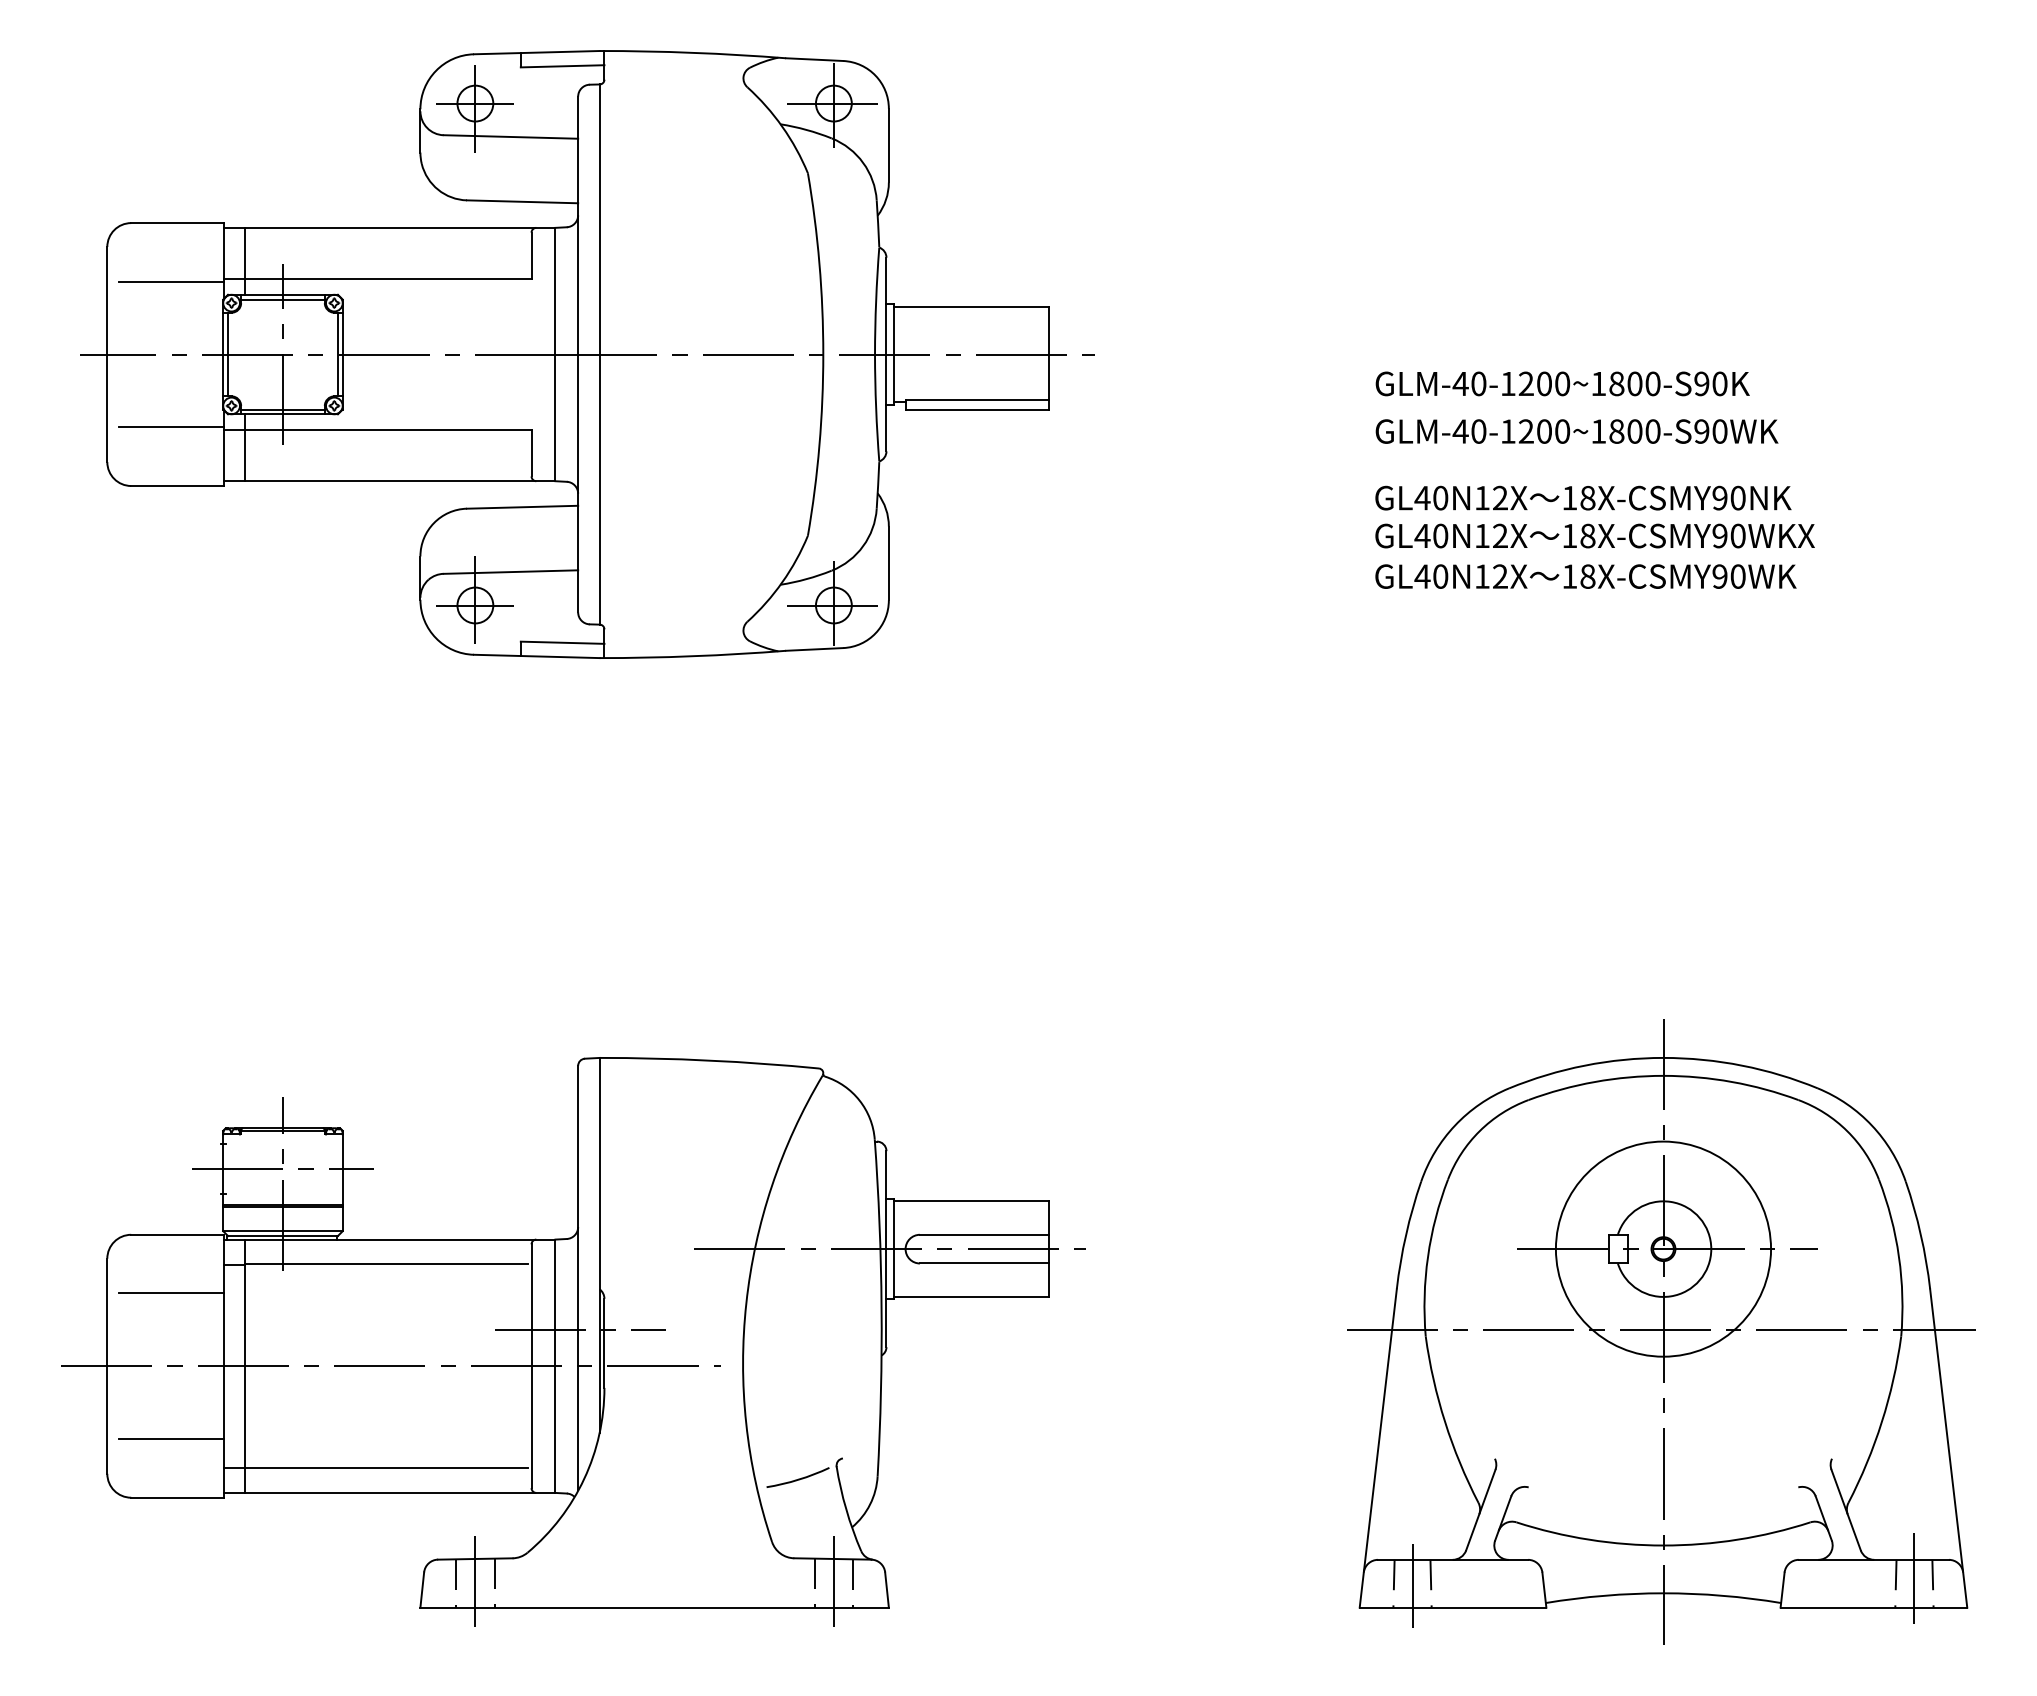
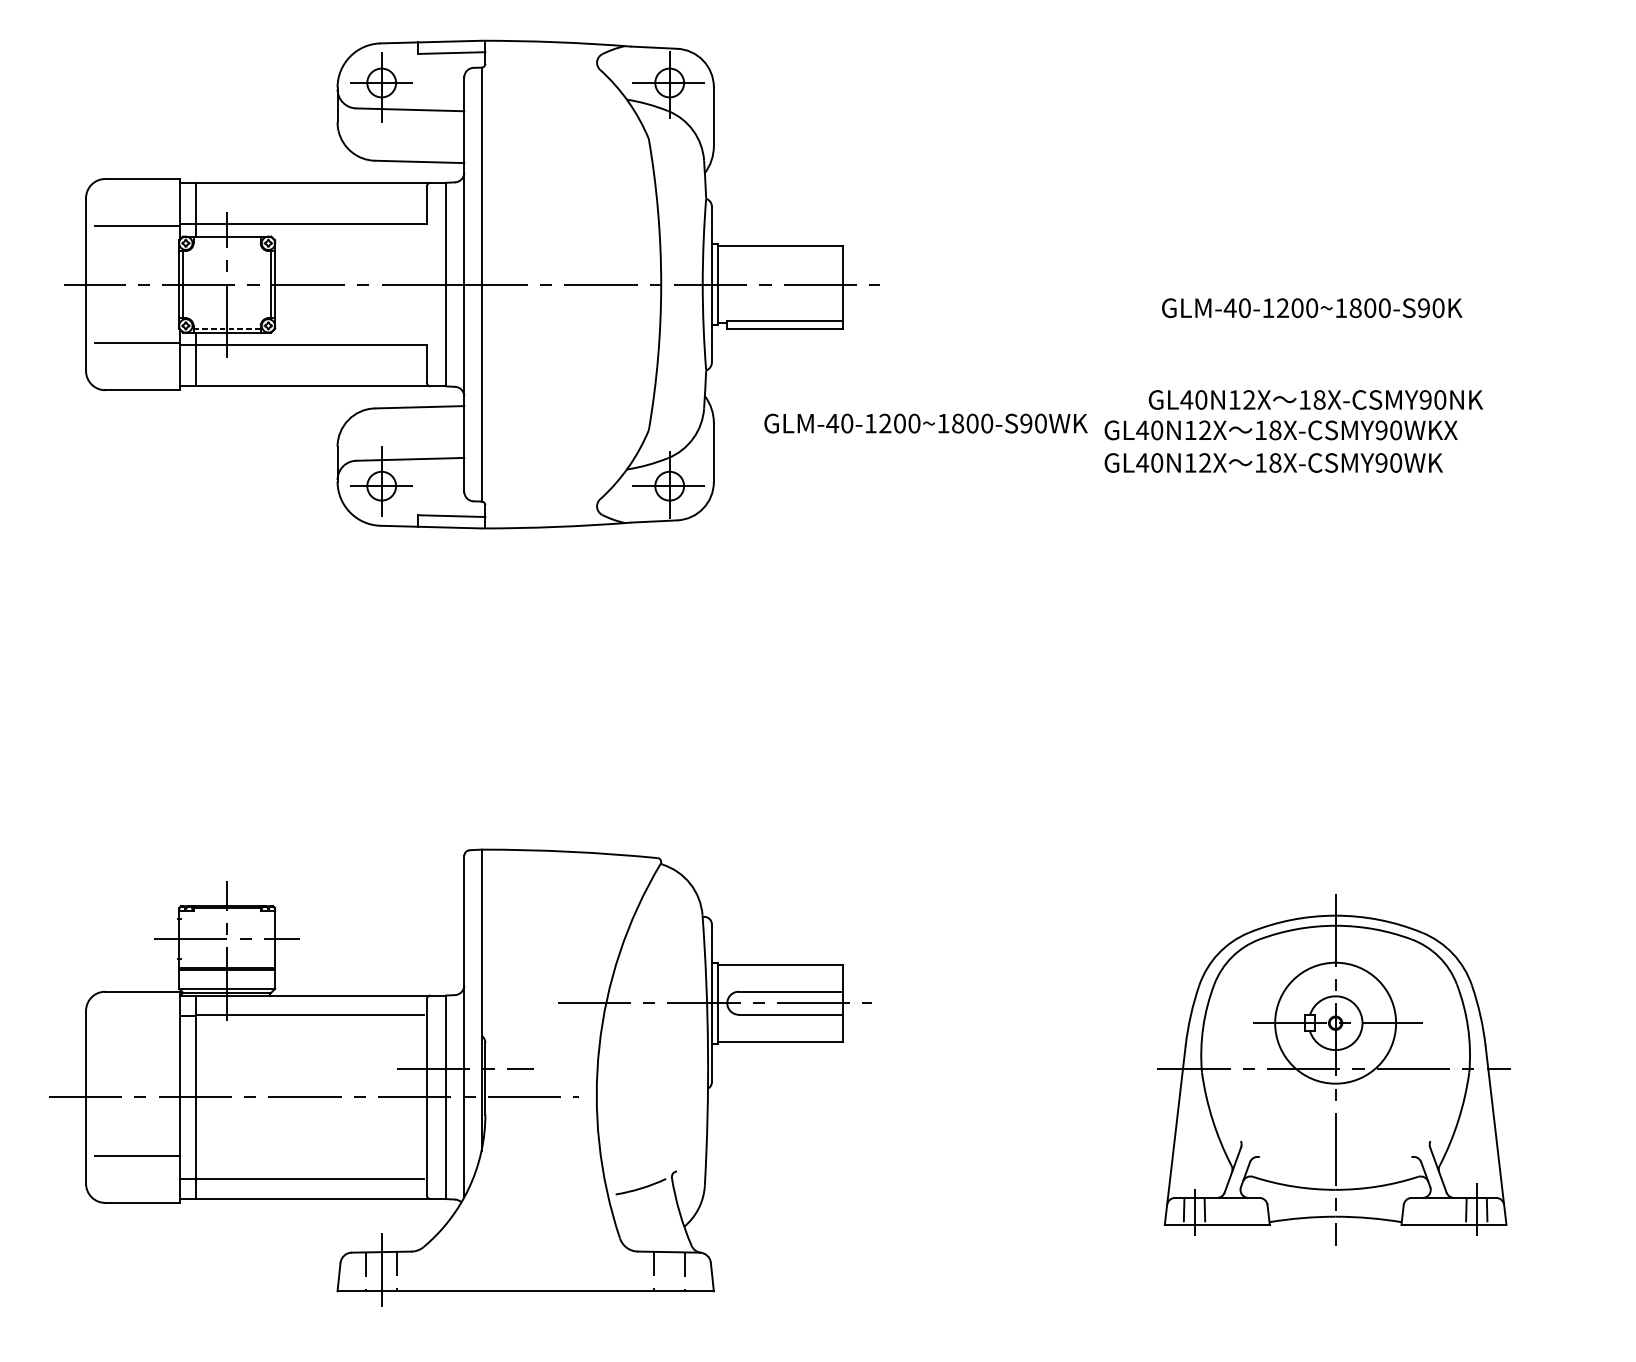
line: (282, 299) -> (226, 240), removed
text: (1562, 383) -> (1312, 307), moved
line: (282, 409) -> (226, 328), solid -> dashed
text: (1576, 431) -> (925, 423), moved
text: (1583, 497) -> (1316, 399), moved
line: (171, 1293) -> (137, 1038), removed
part: (1661, 1331) -> (1334, 1069), size x0.7
line: (833, 1581) -> (669, 1270), removed

